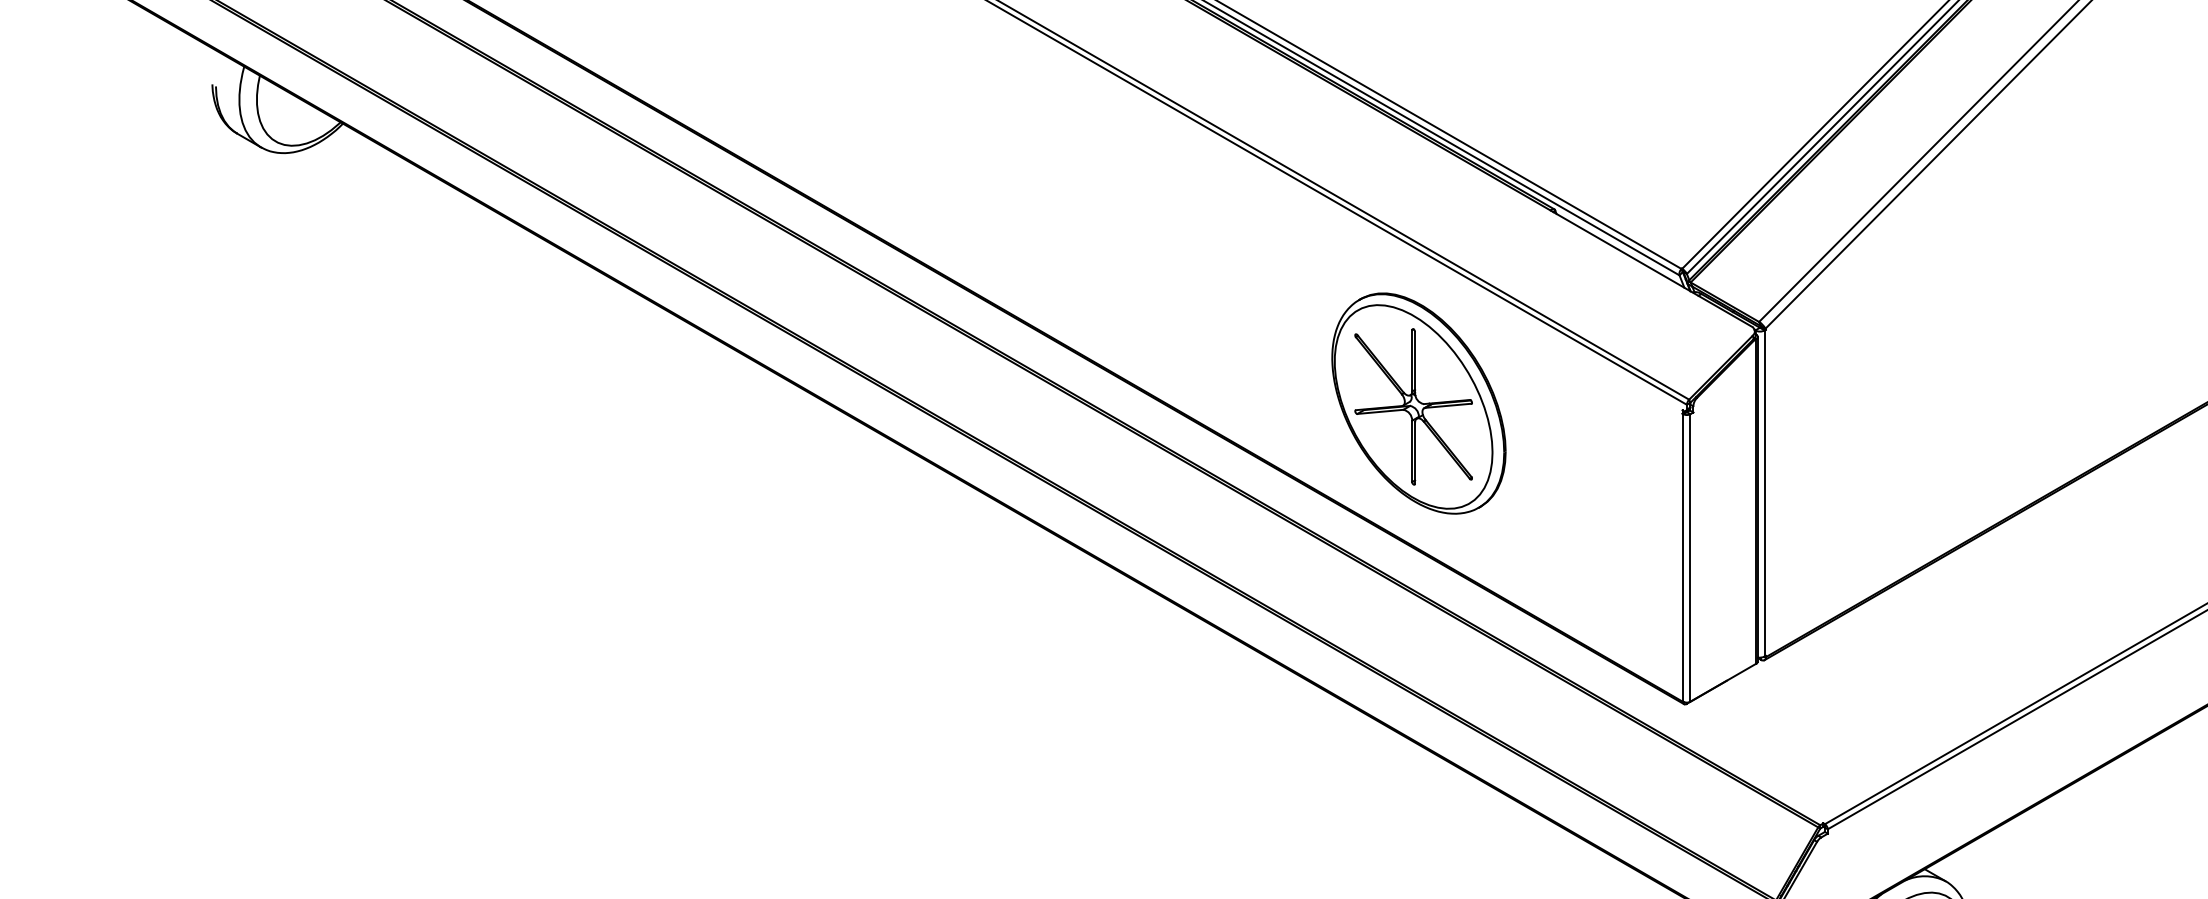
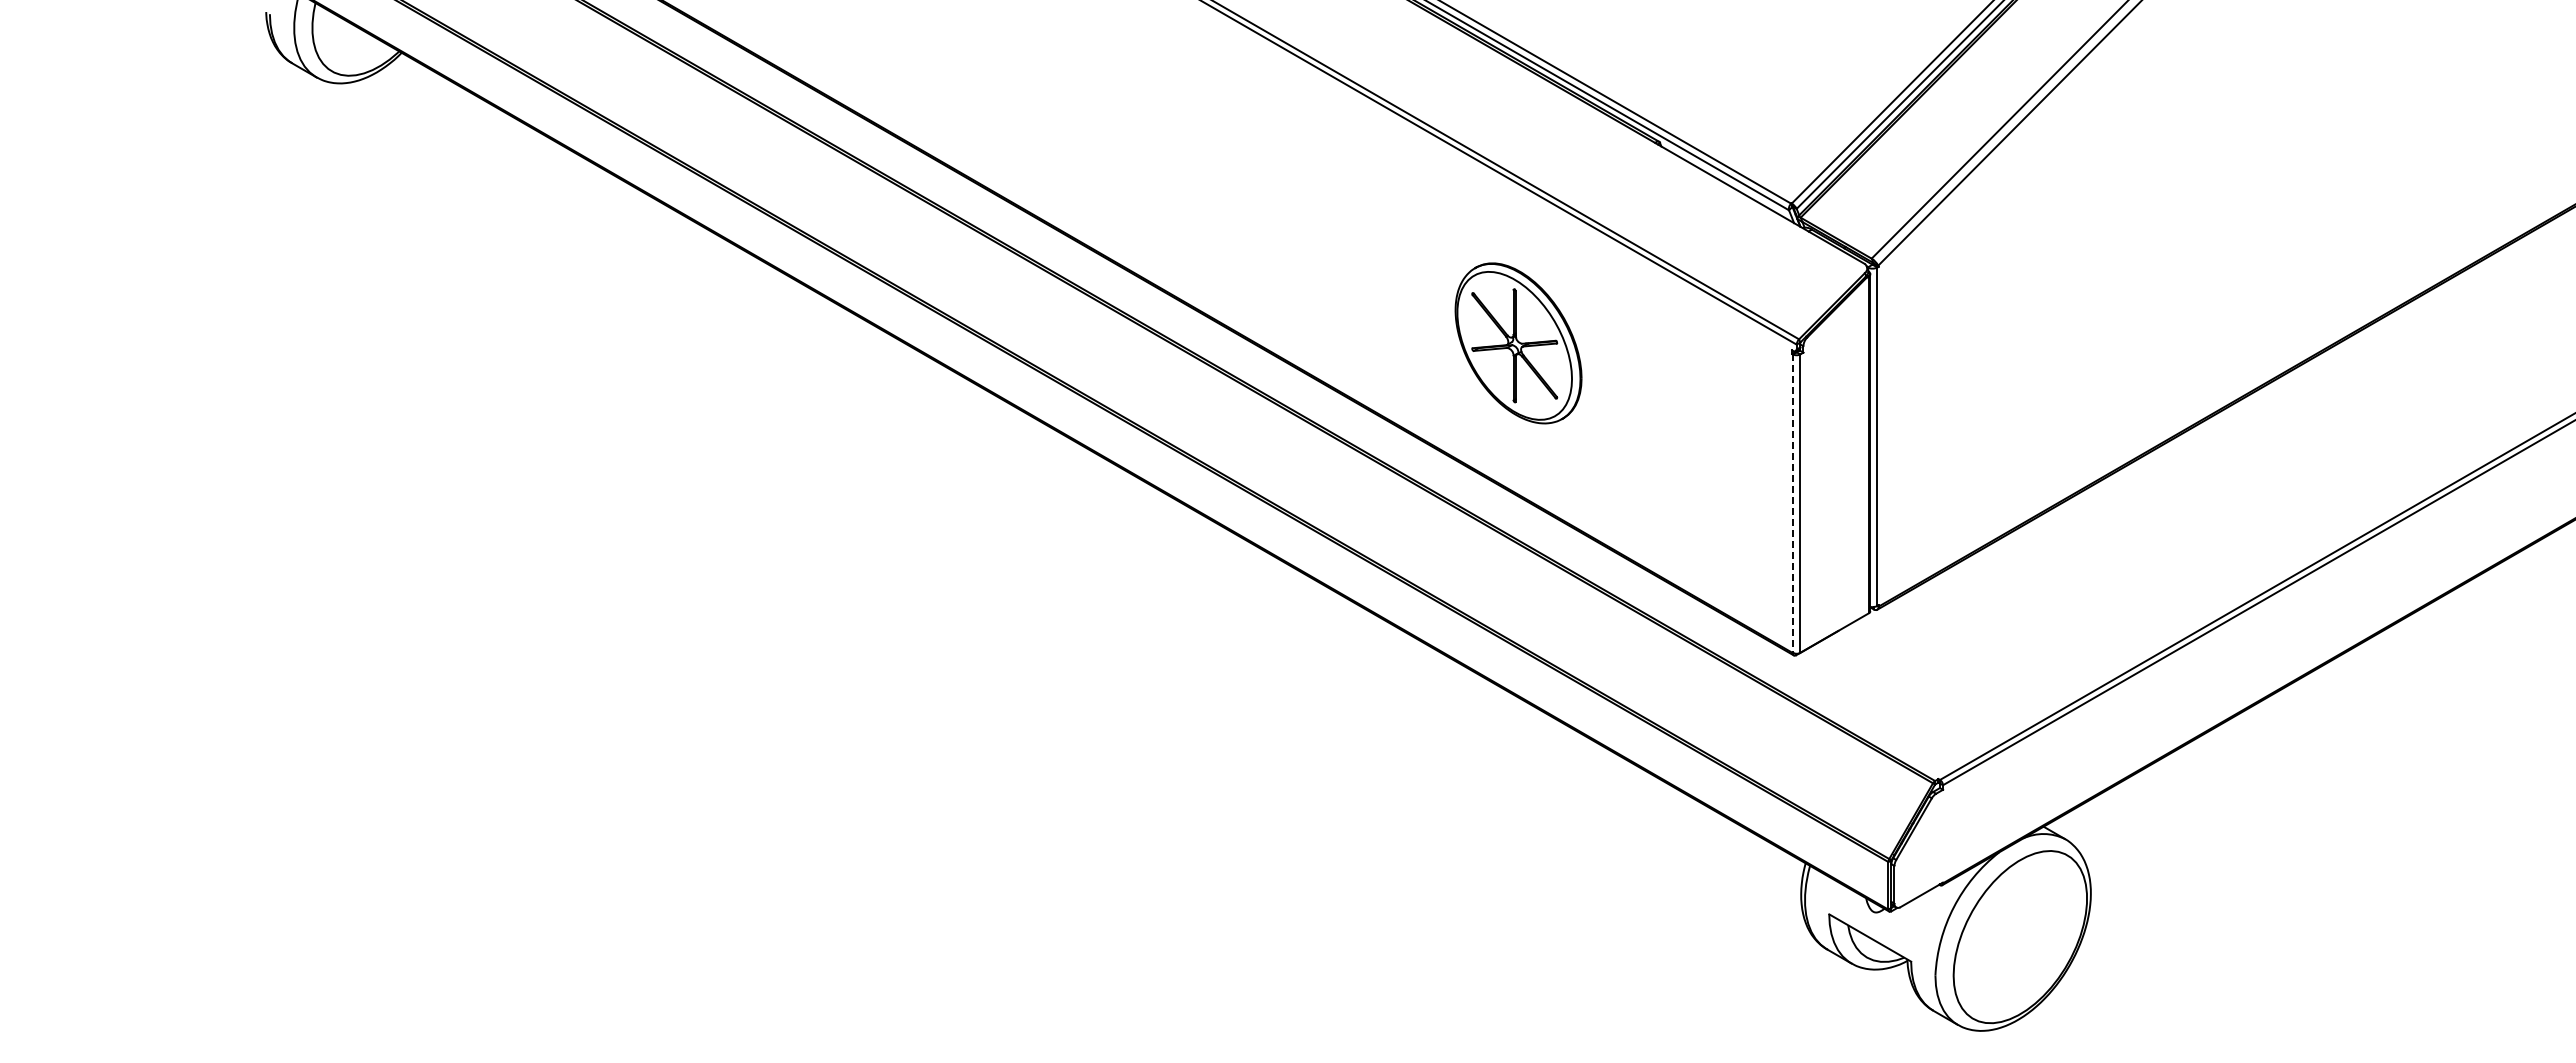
part: (1418, 403) -> (1518, 343), size x0.7
line: (1683, 558) -> (1793, 504), solid -> dashed

